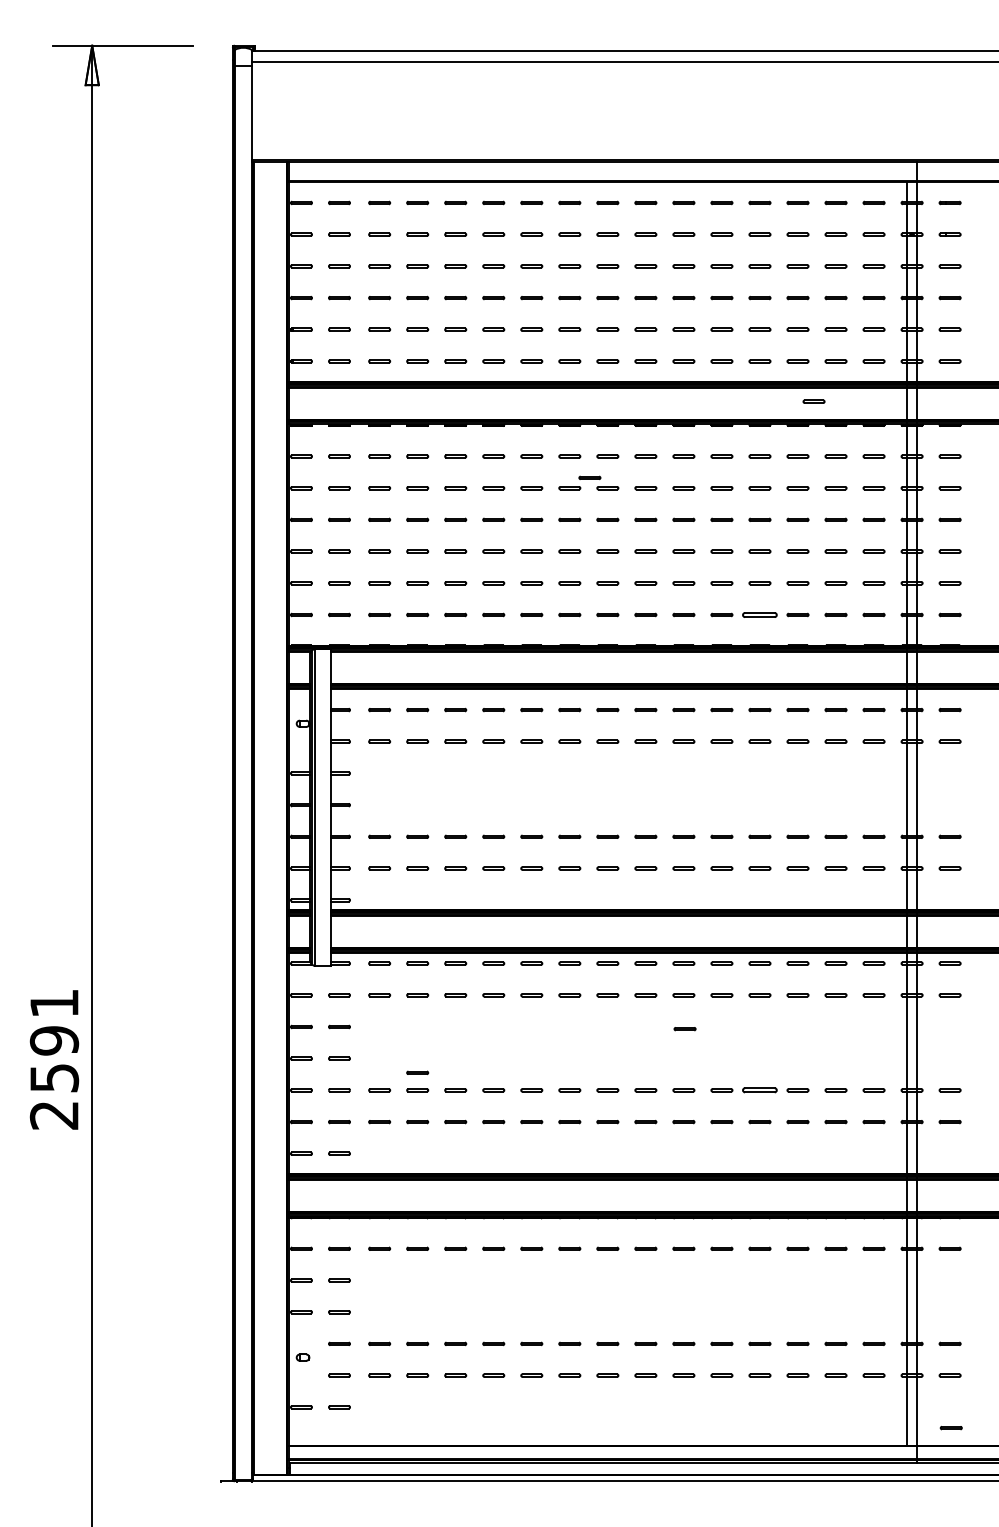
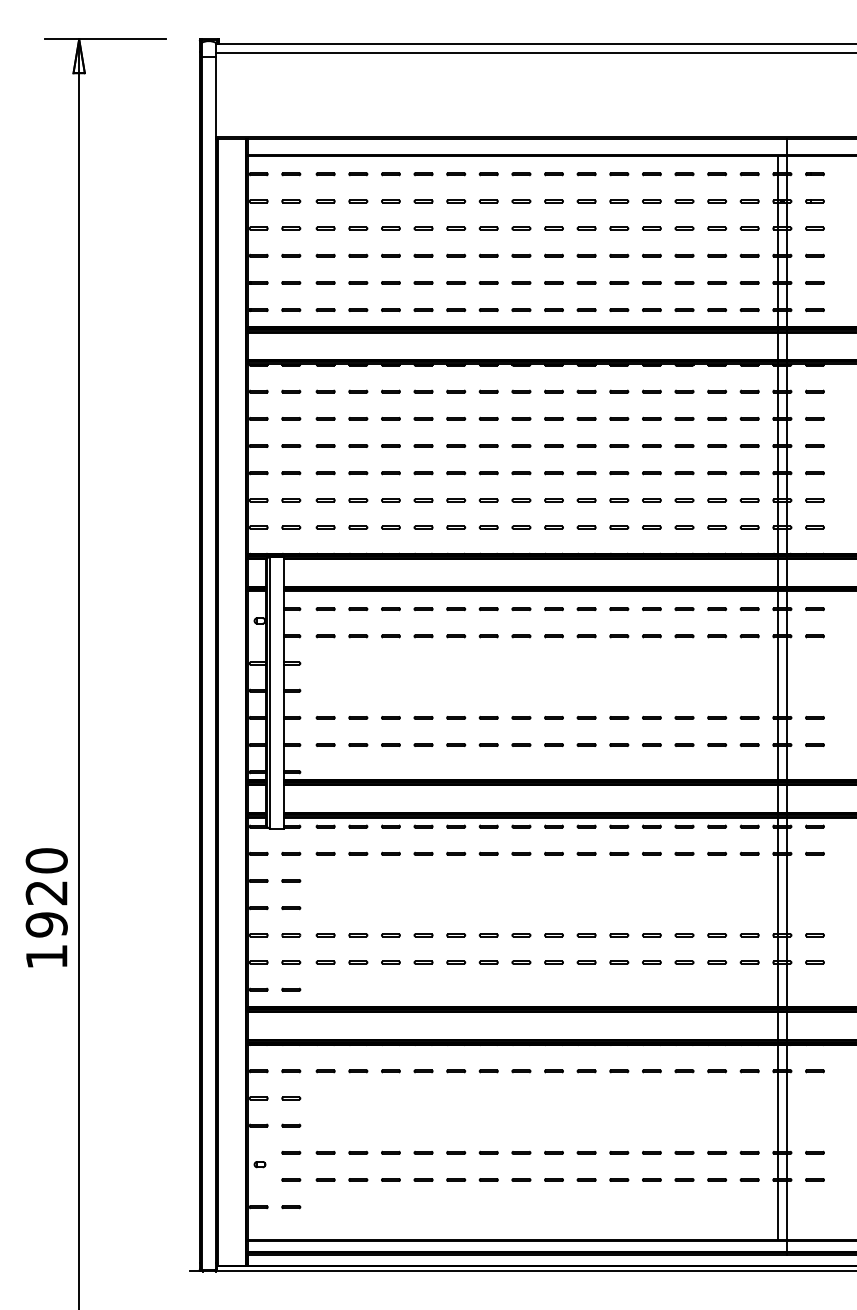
line: (814, 401) -> (698, 344), removed
line: (589, 477) -> (505, 409), removed
part: (759, 614) -> (651, 527), size x0.62
line: (684, 1028) -> (587, 882), removed
text: (54, 1059) -> (46, 908), 2591 -> 1920
line: (417, 1071) -> (358, 919), removed
part: (759, 1090) -> (651, 935), size x0.62
line: (950, 1427) -> (815, 1224), removed

